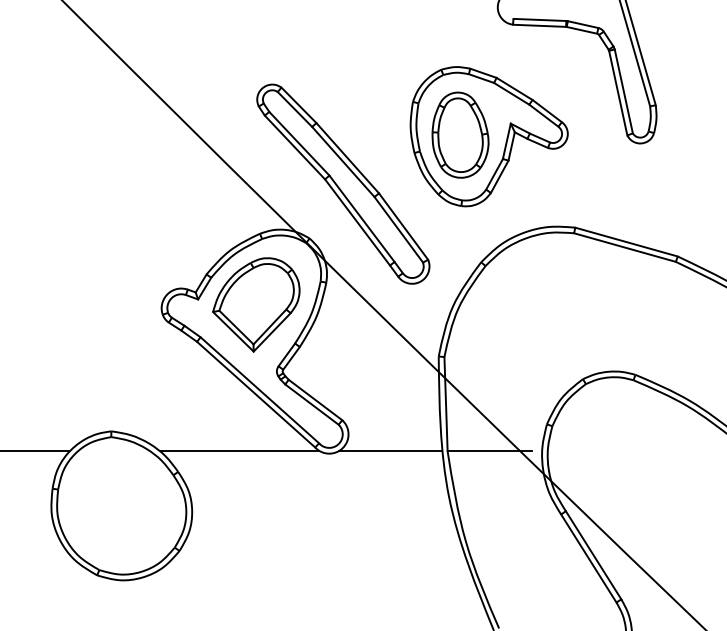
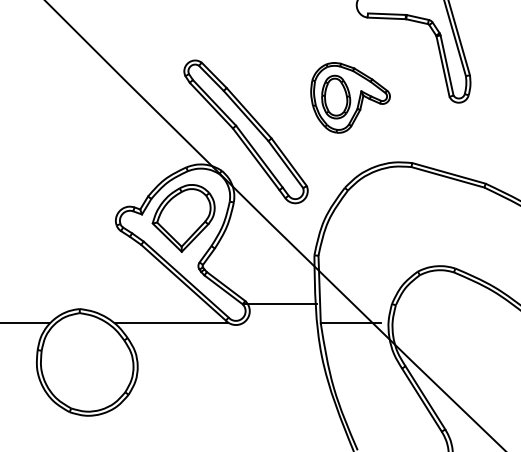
part: (489, 136) -> (350, 97), size x0.7
line: (390, 451) -> (279, 304), moved

